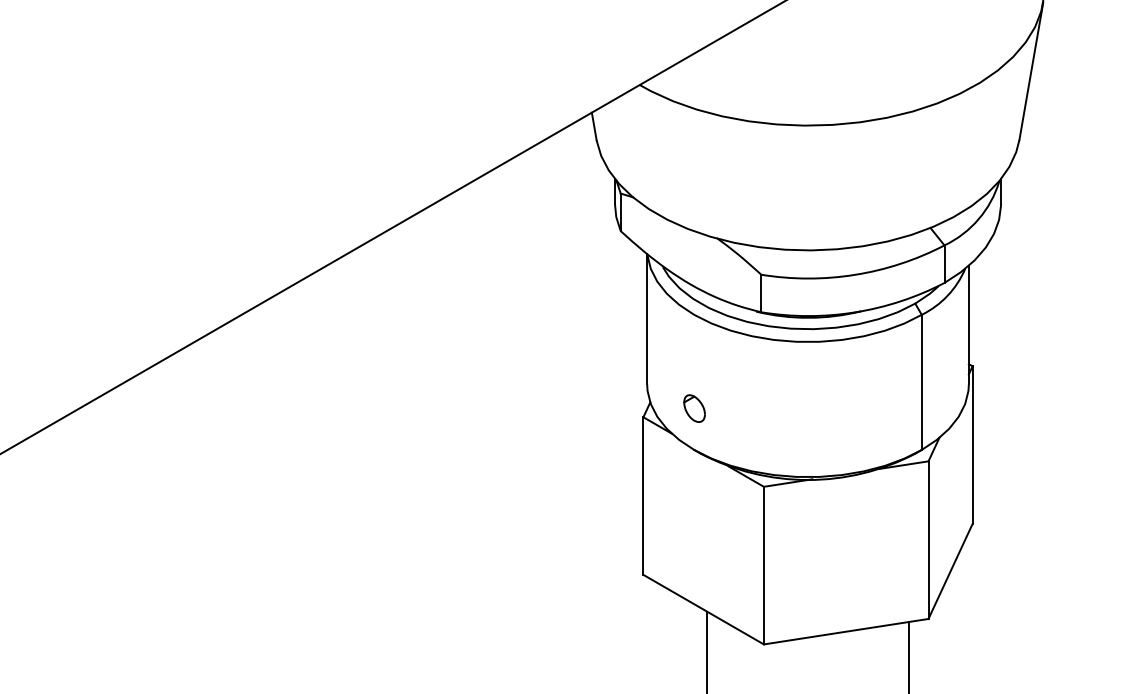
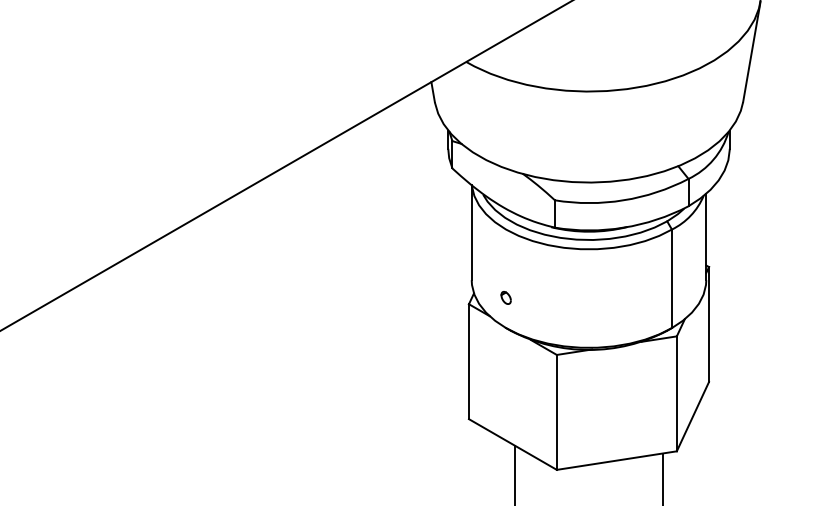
part: (693, 408) -> (505, 297), size x0.62

